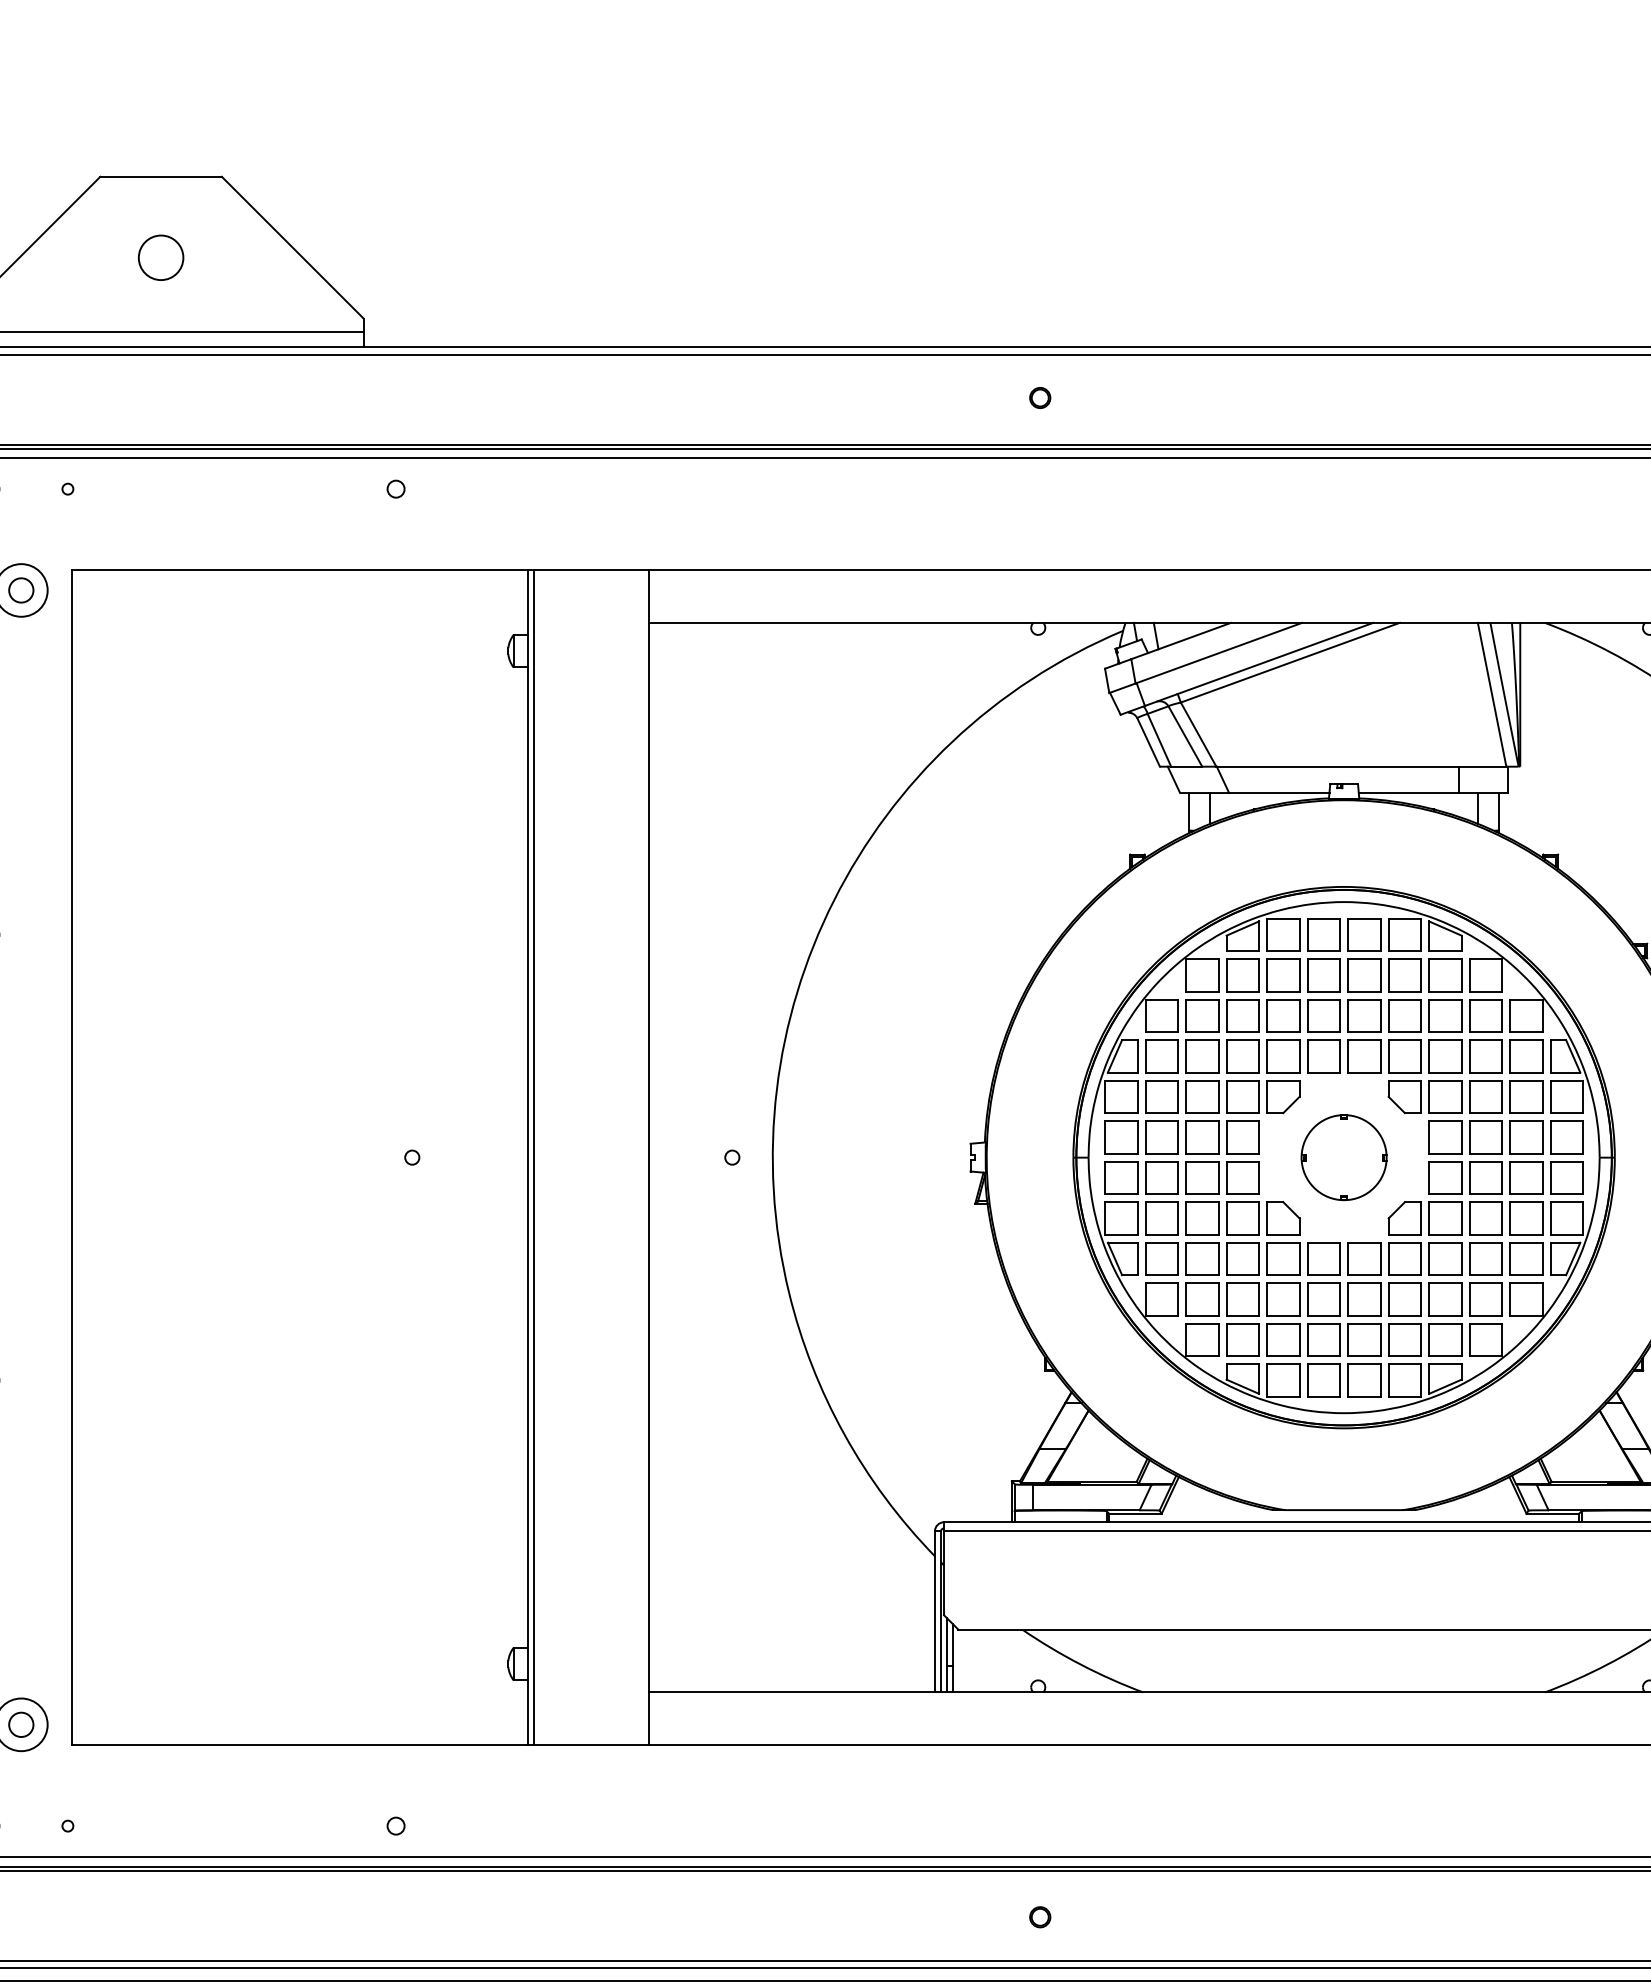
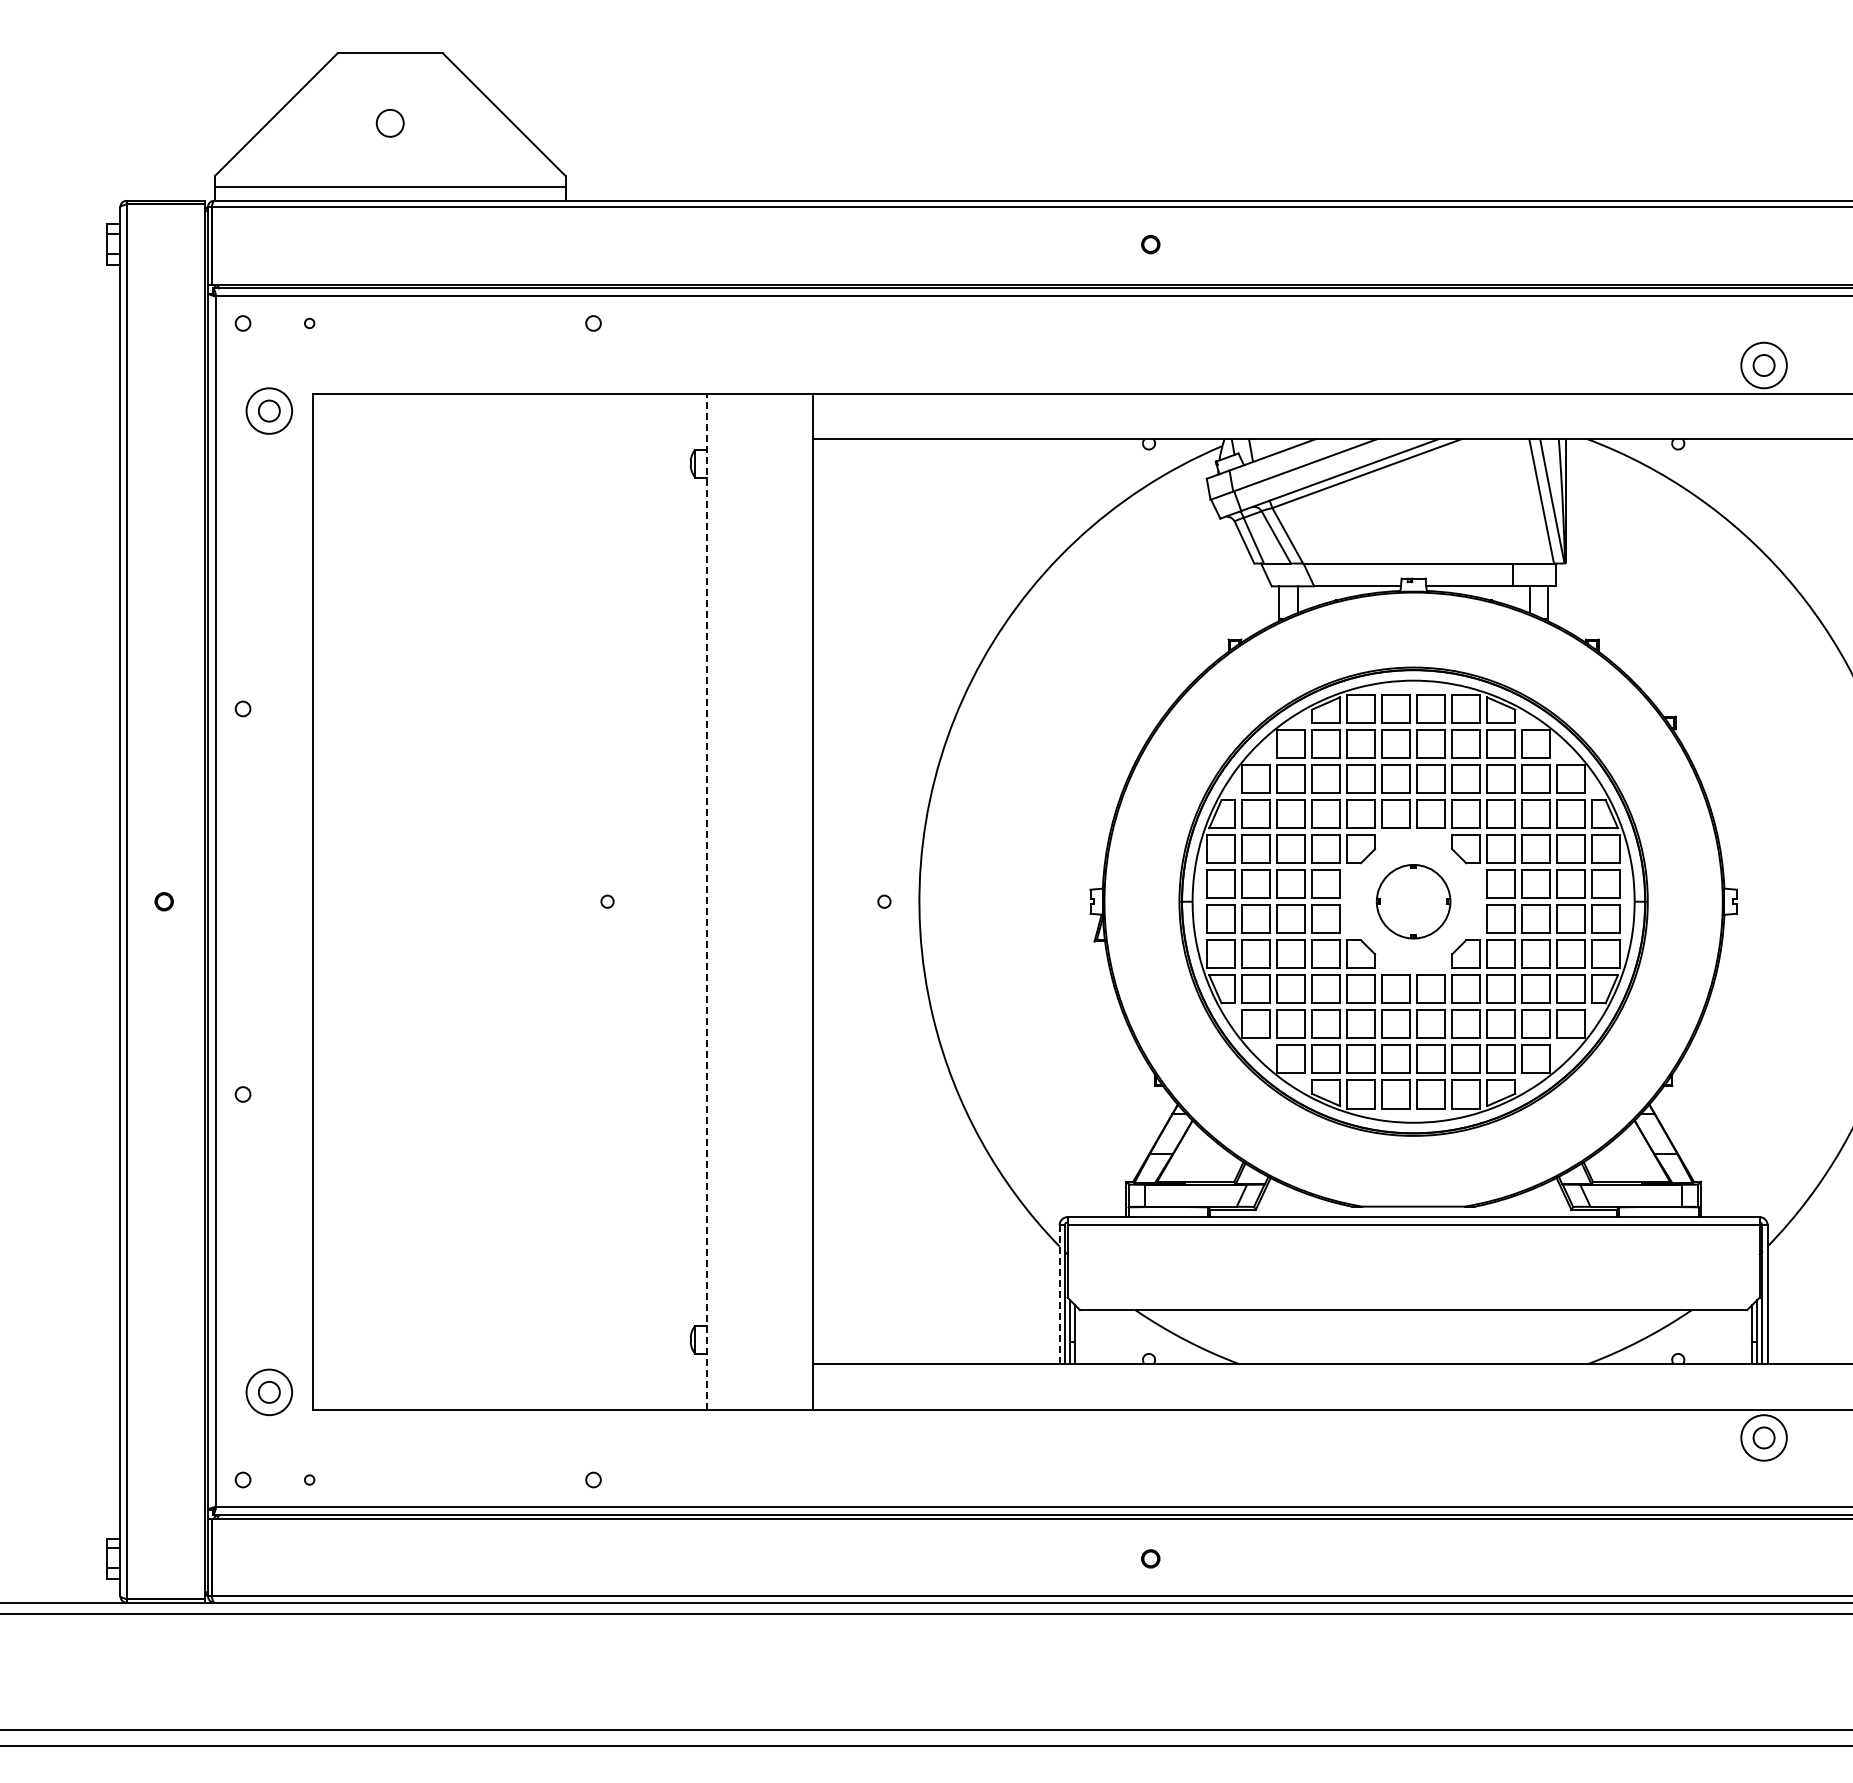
circle: (161, 257) -> (390, 123), size x0.7
line: (527, 1157) -> (707, 901), solid -> dashed
line: (533, 1157) -> (712, 901), removed
line: (934, 1611) -> (1059, 1294), solid -> dashed

